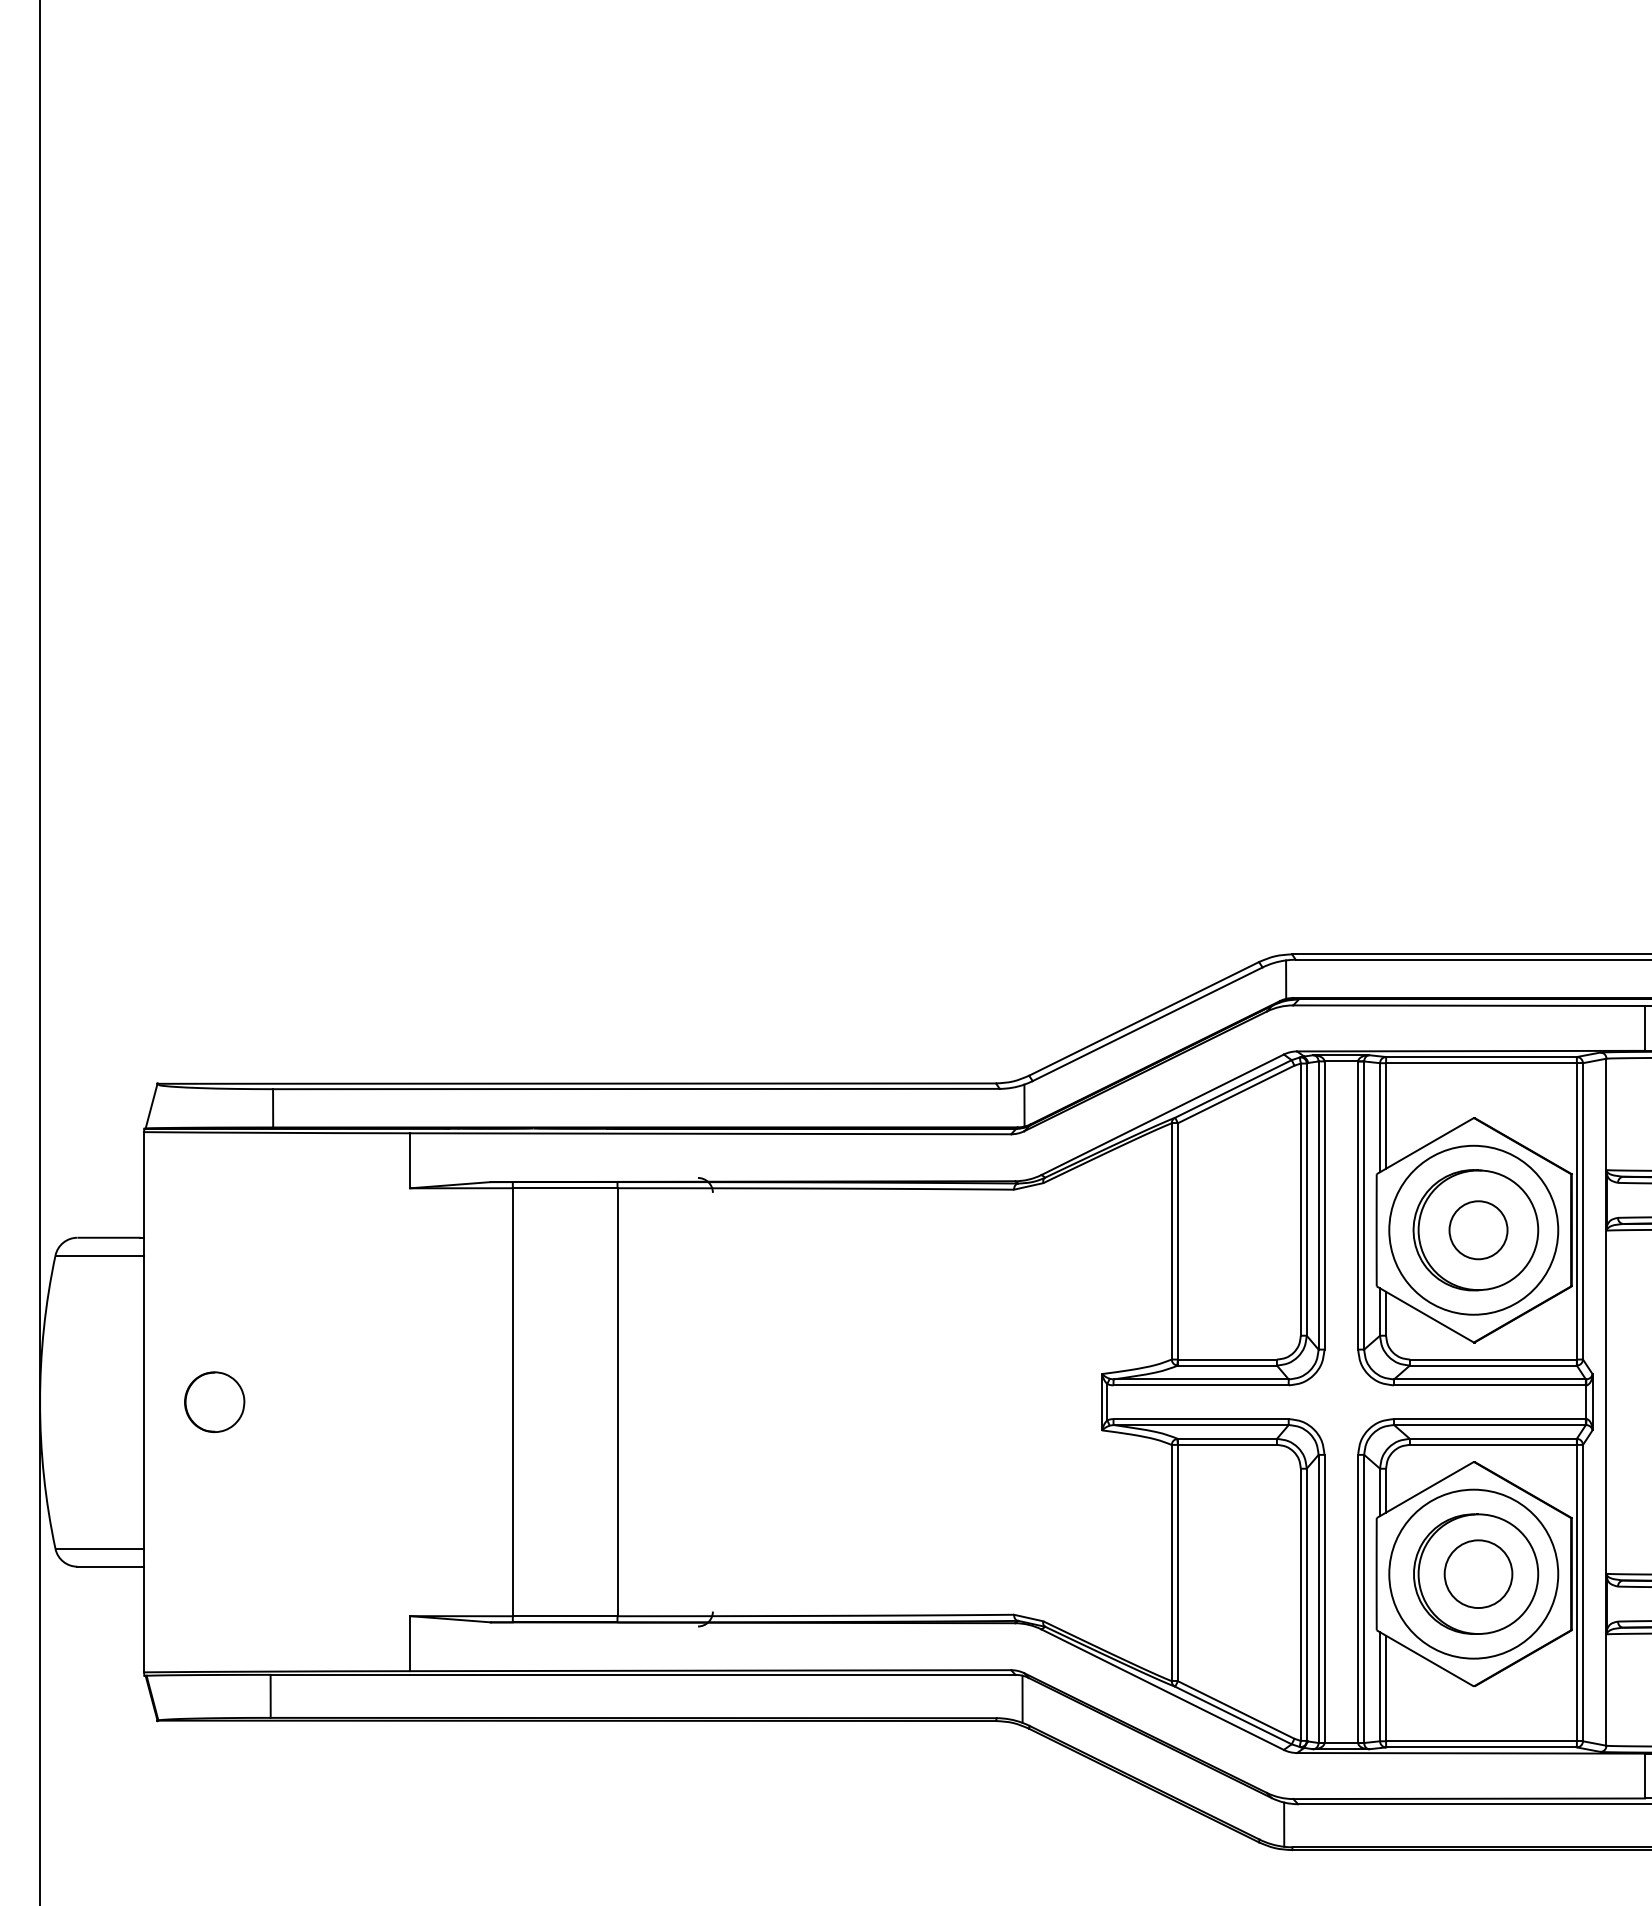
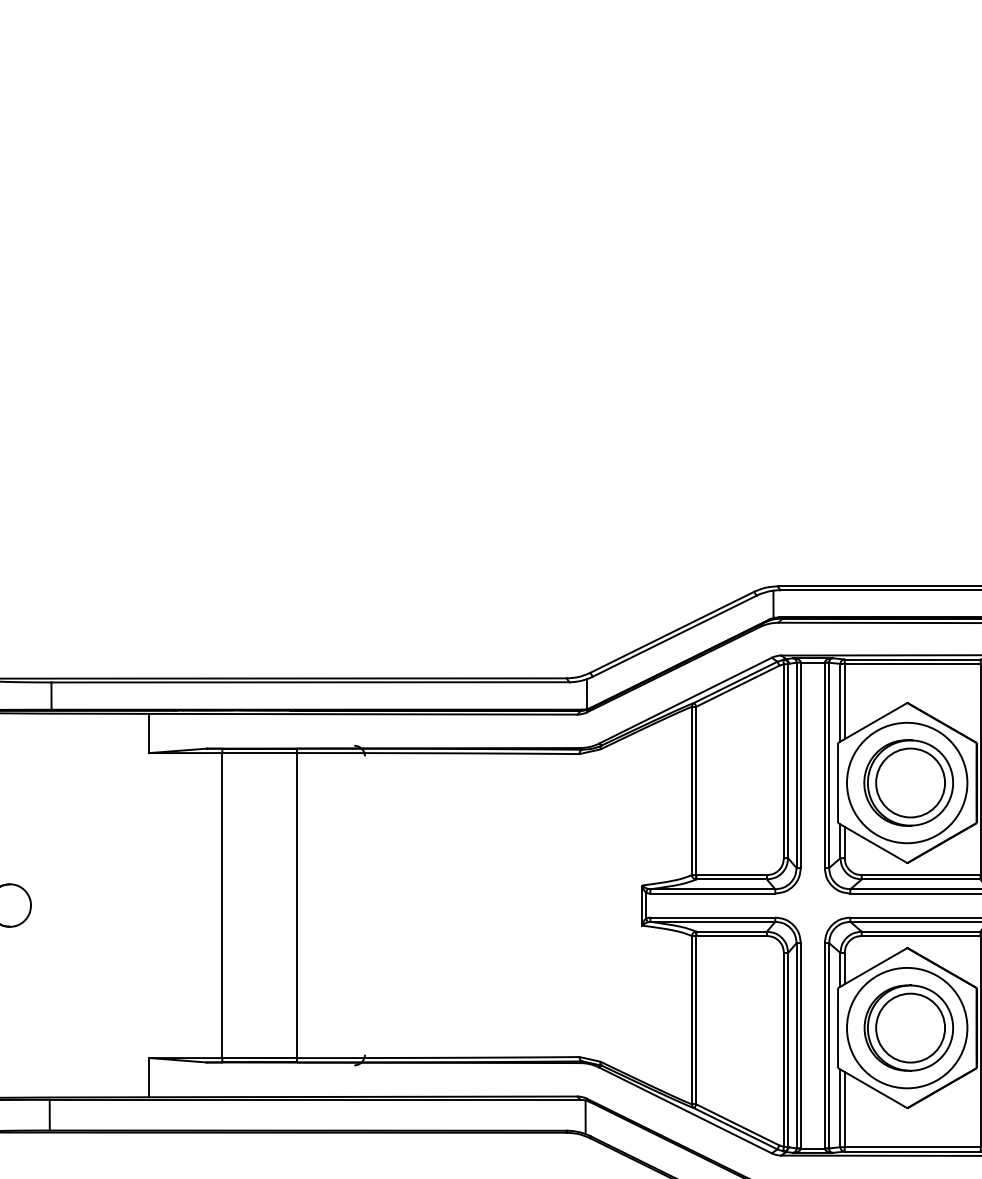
circle: (1478, 1229) -> (910, 782), size x1.67
circle: (1478, 1573) -> (910, 1027), size x1.43

